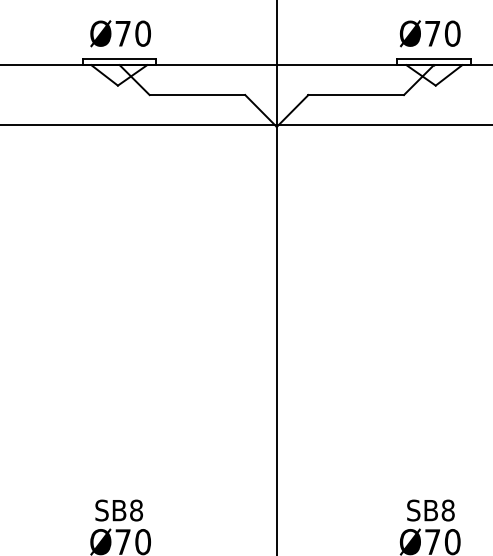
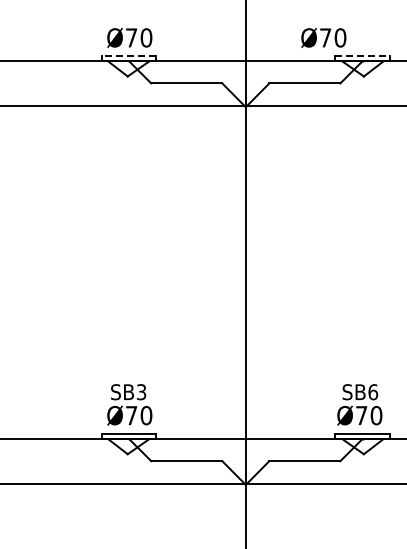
text: (429, 33) -> (323, 37), moved
line: (118, 58) -> (128, 56), solid -> dashed
line: (435, 58) -> (363, 56), solid -> dashed
text: (136, 510) -> (141, 392), SB8 -> SB3
text: (448, 510) -> (373, 392), SB8 -> SB6

